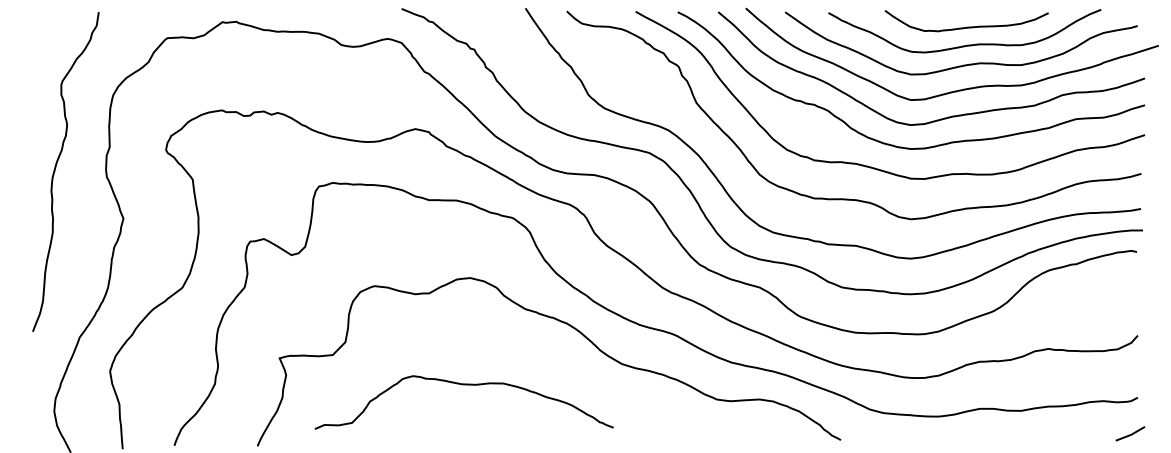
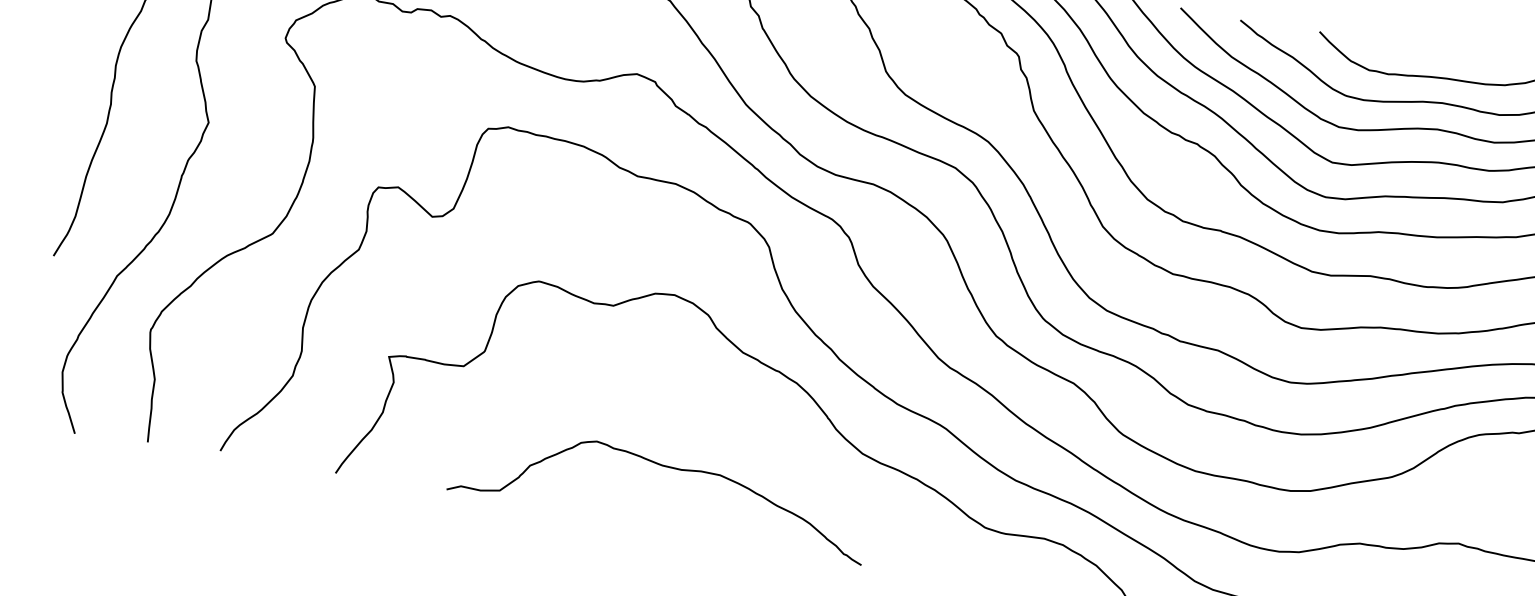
curve: (463, 385) -> (664, 467), moved

